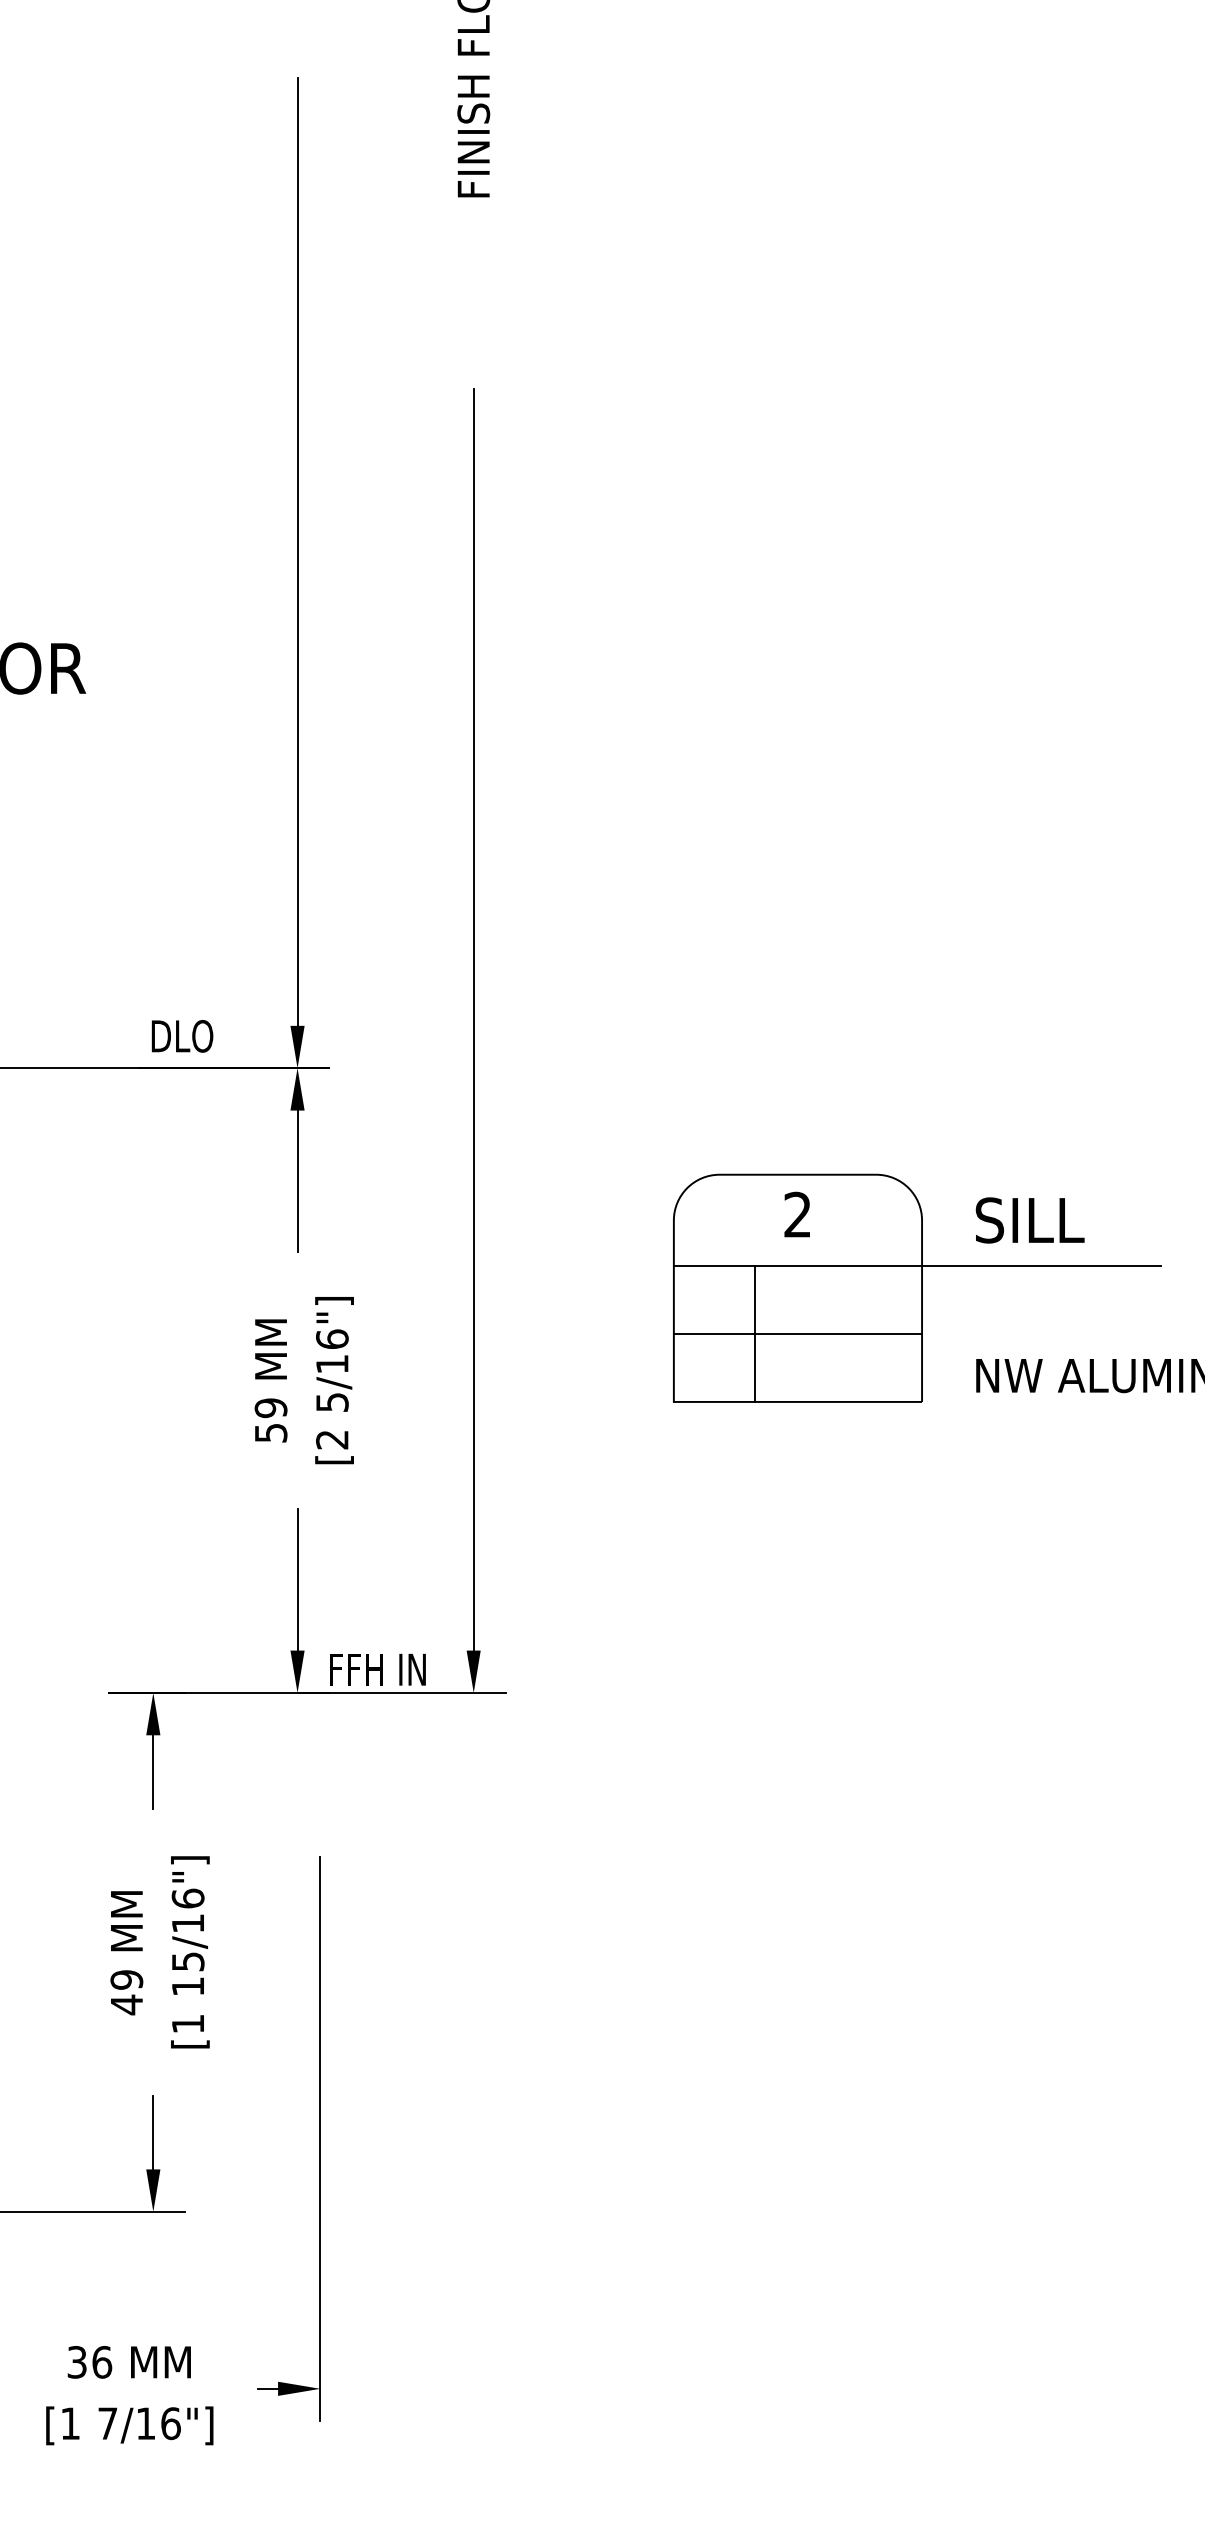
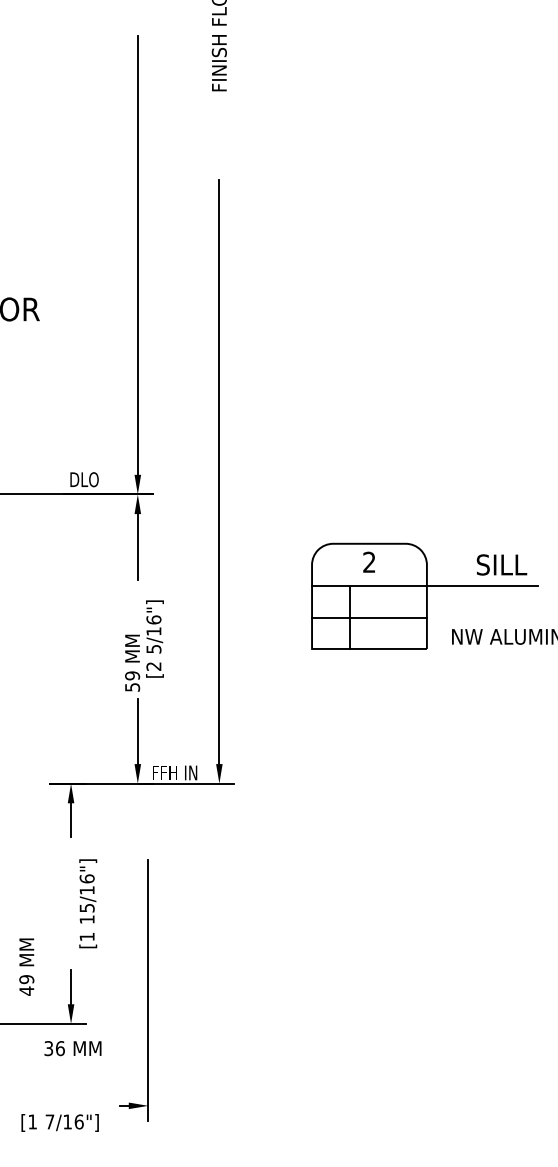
text: (1029, 1219) -> (501, 564), moved
text: (270, 1379) -> (132, 662), moved
text: (126, 1951) -> (26, 966), moved
text: (128, 2362) -> (72, 1048), moved

